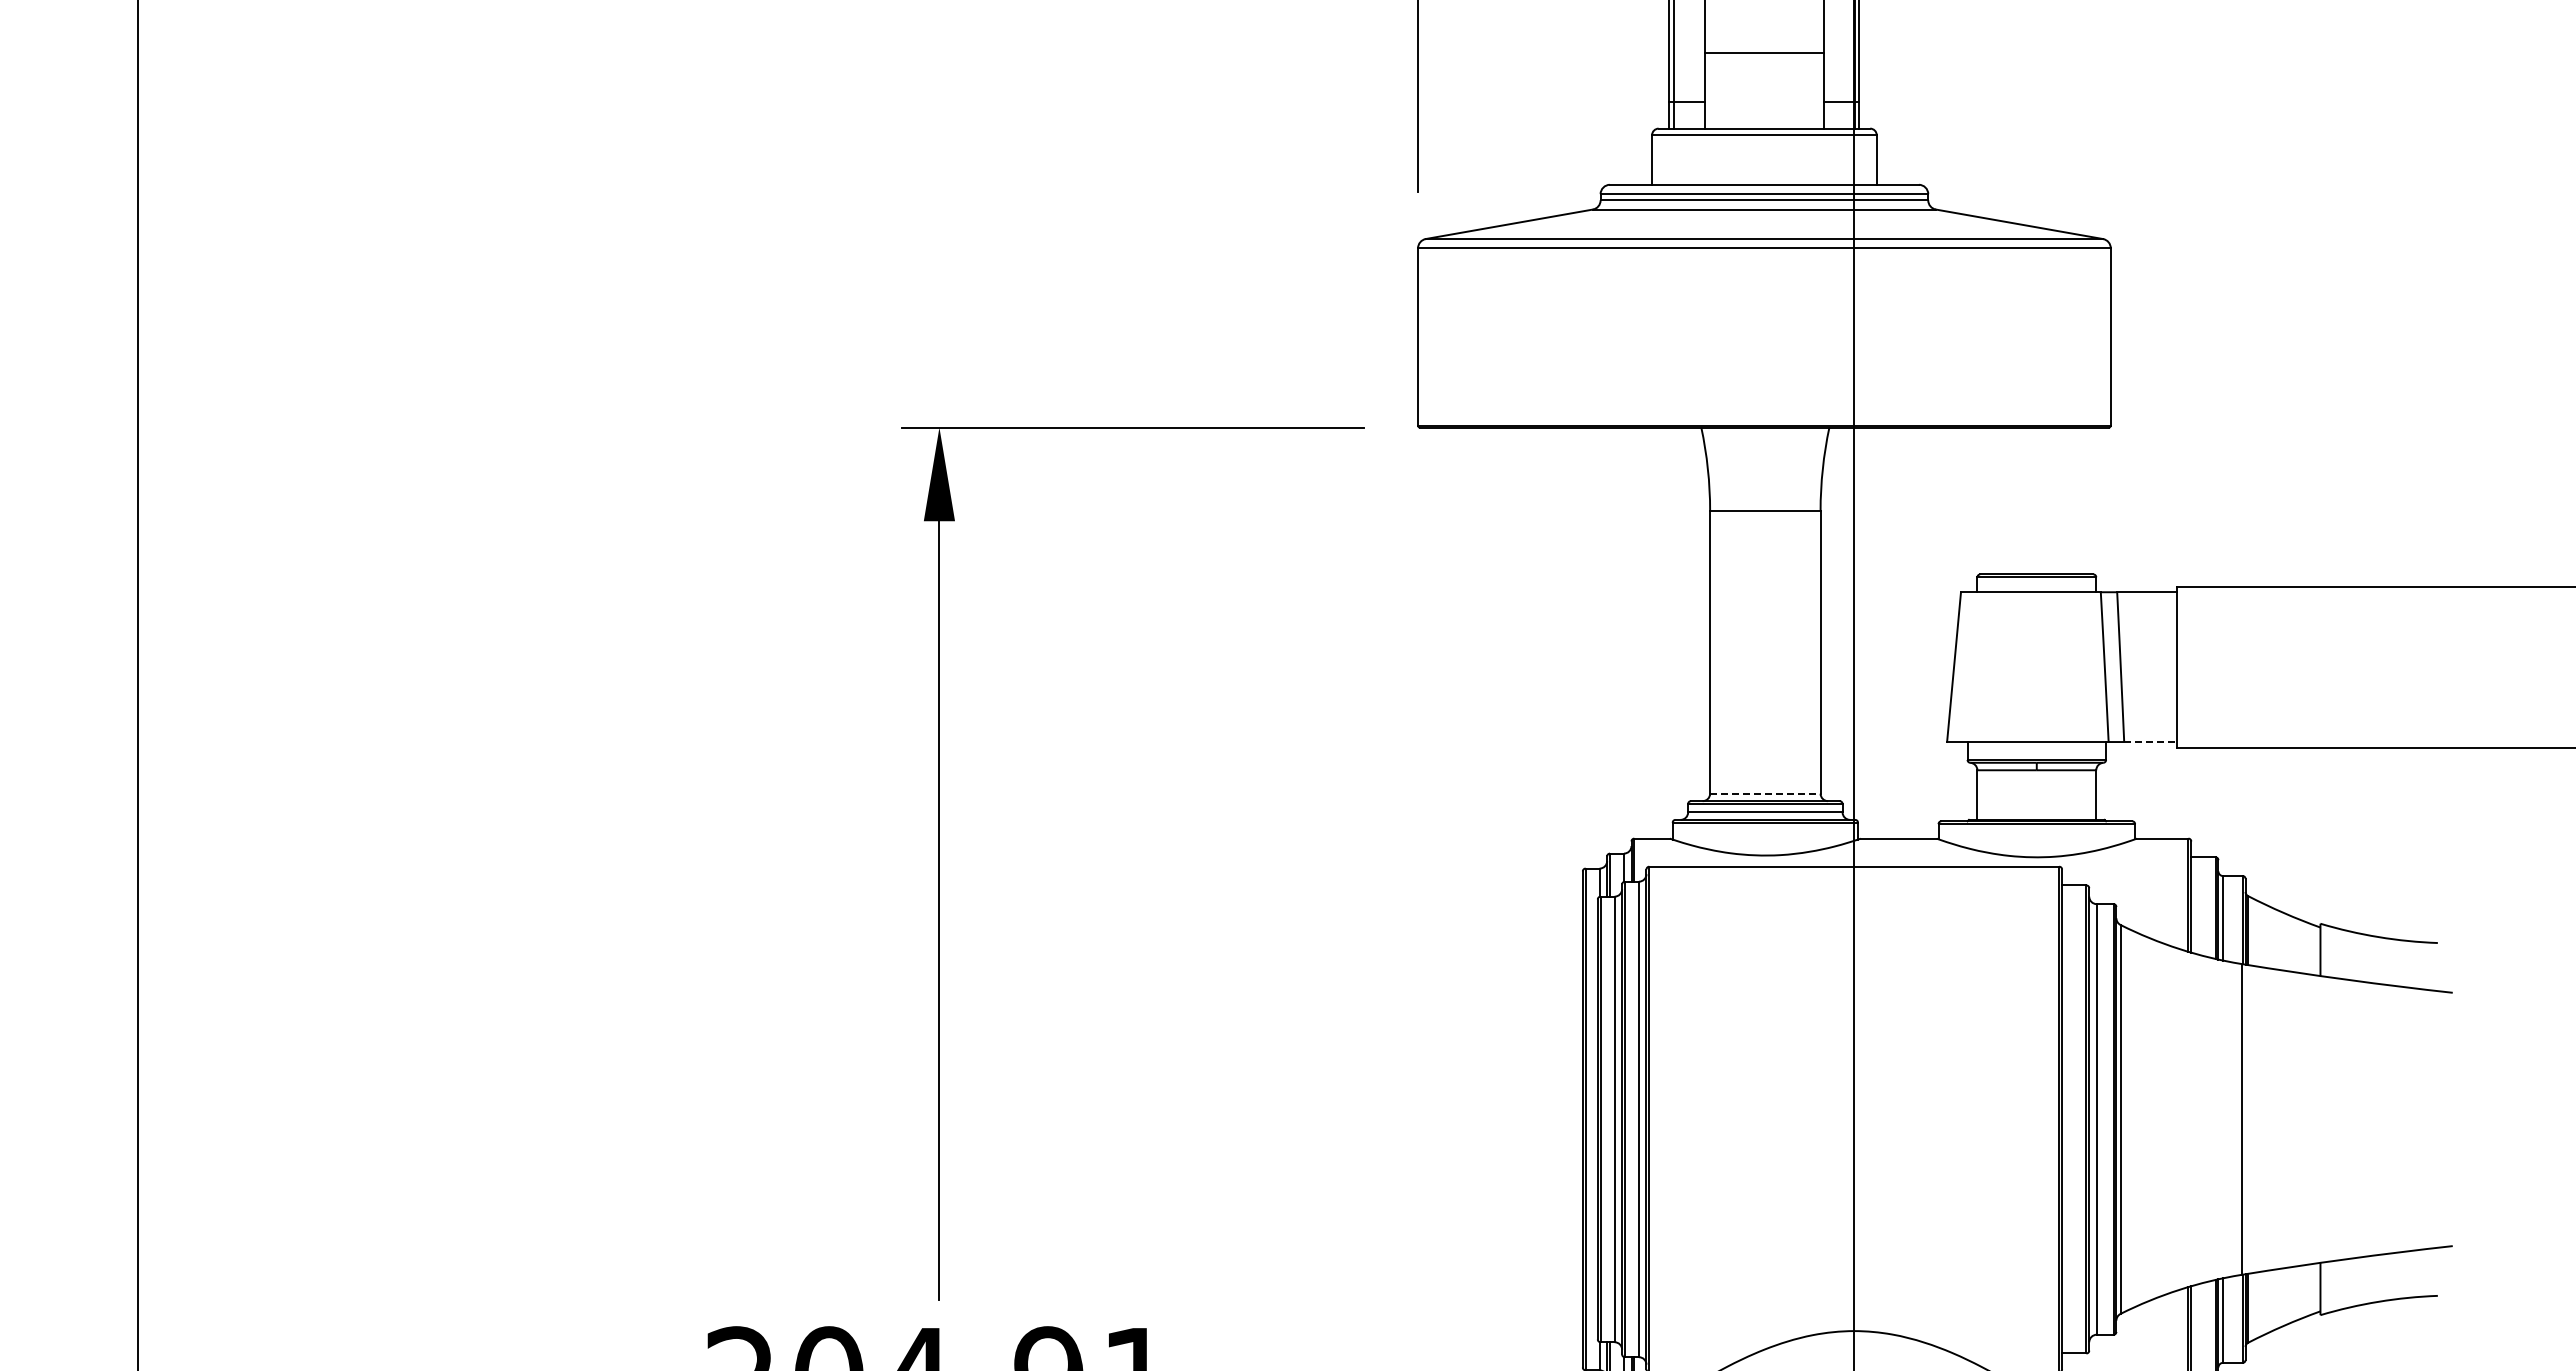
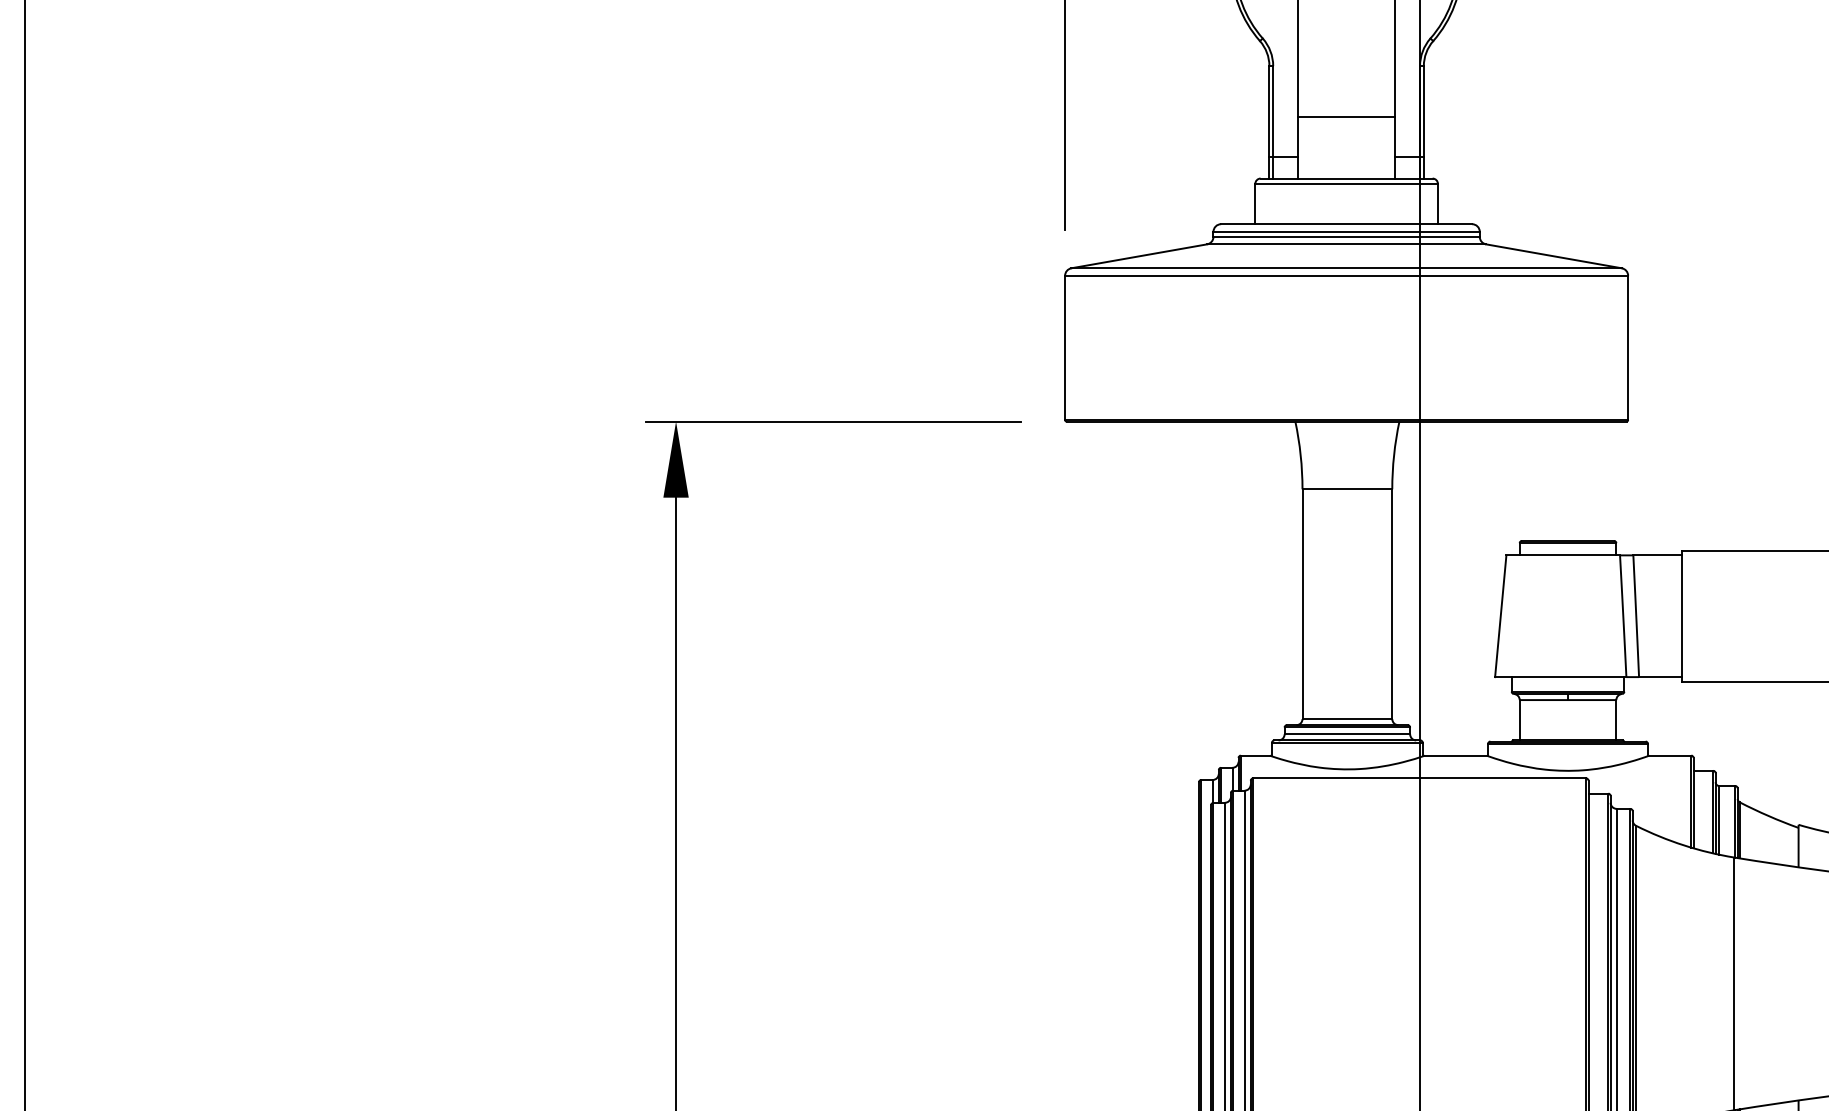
line: (2150, 742) -> (1660, 677), dashed -> solid
line: (1765, 793) -> (1347, 718), dashed -> solid

